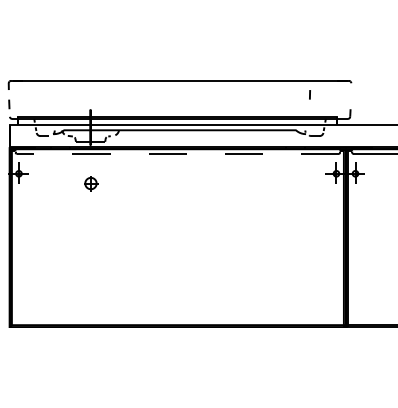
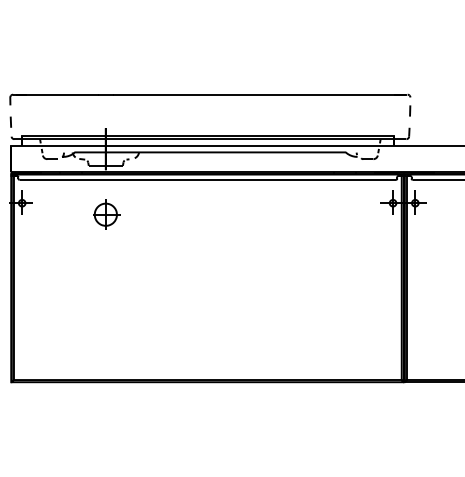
line: (310, 94) -> (410, 110), moved
line: (177, 153) -> (207, 179), dashed -> solid
part: (91, 183) -> (106, 214), size x1.67

